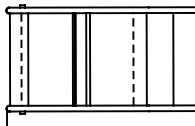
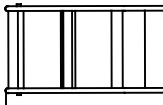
line: (20, 59) -> (17, 49), dashed -> solid
line: (133, 59) -> (111, 49), dashed -> solid

